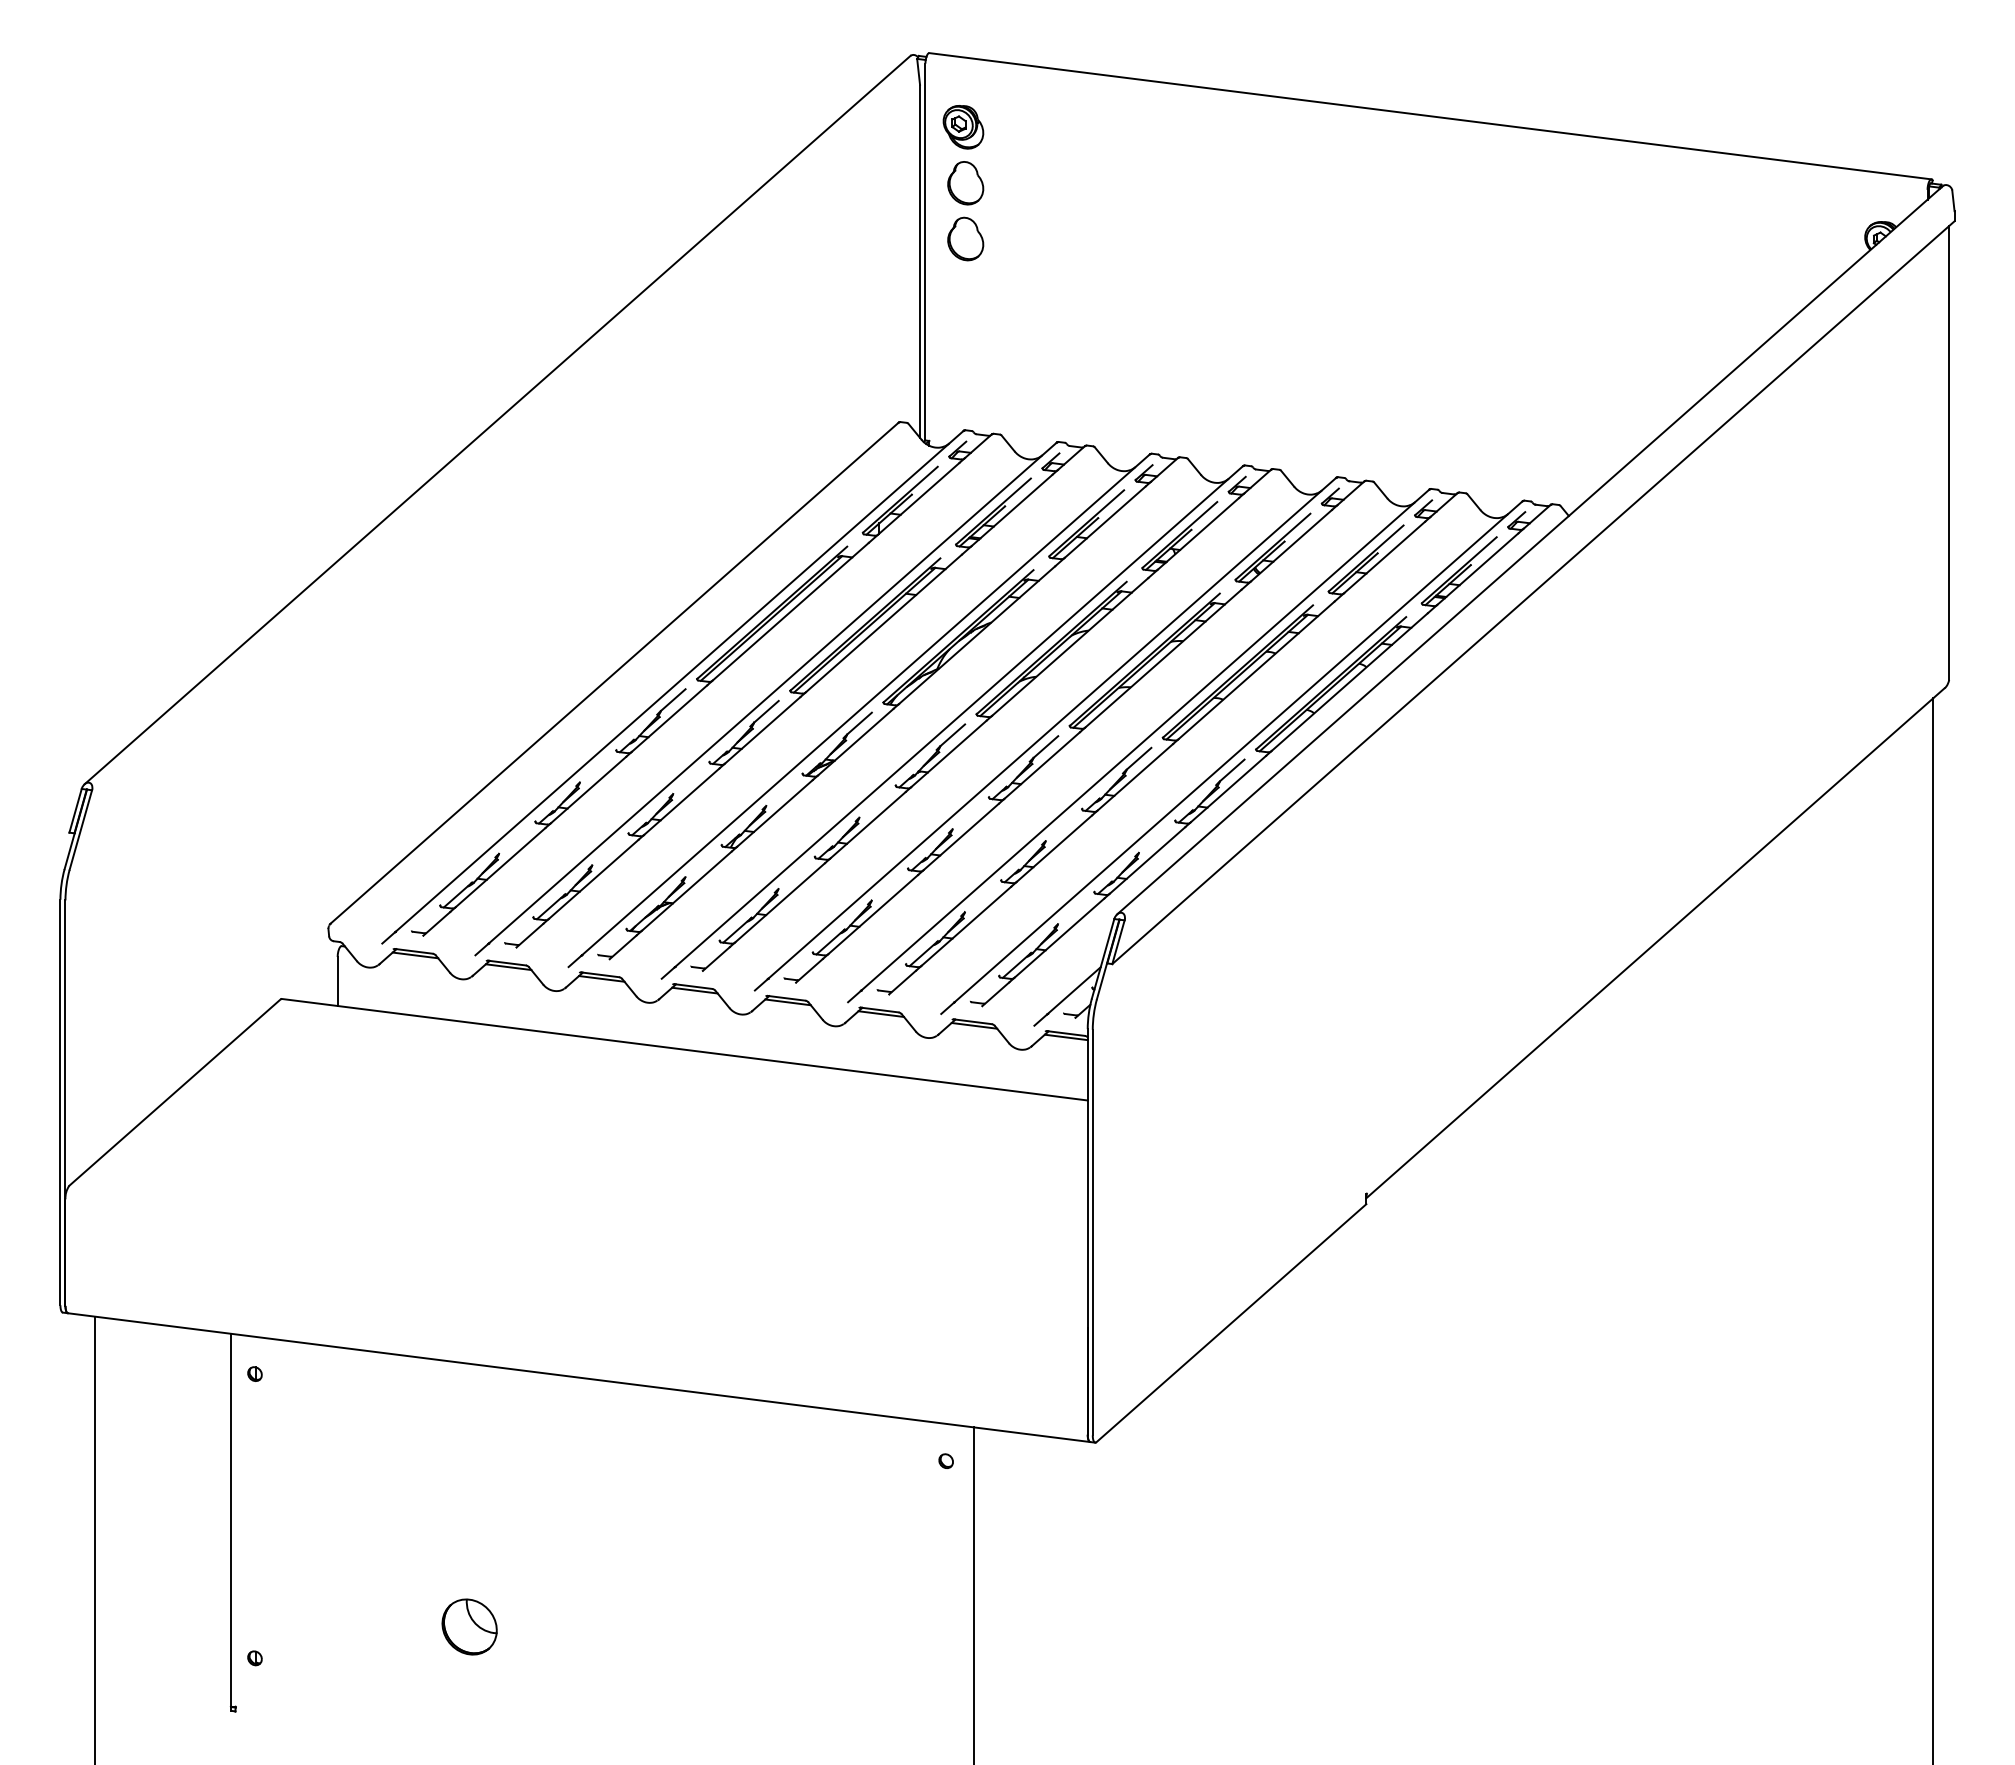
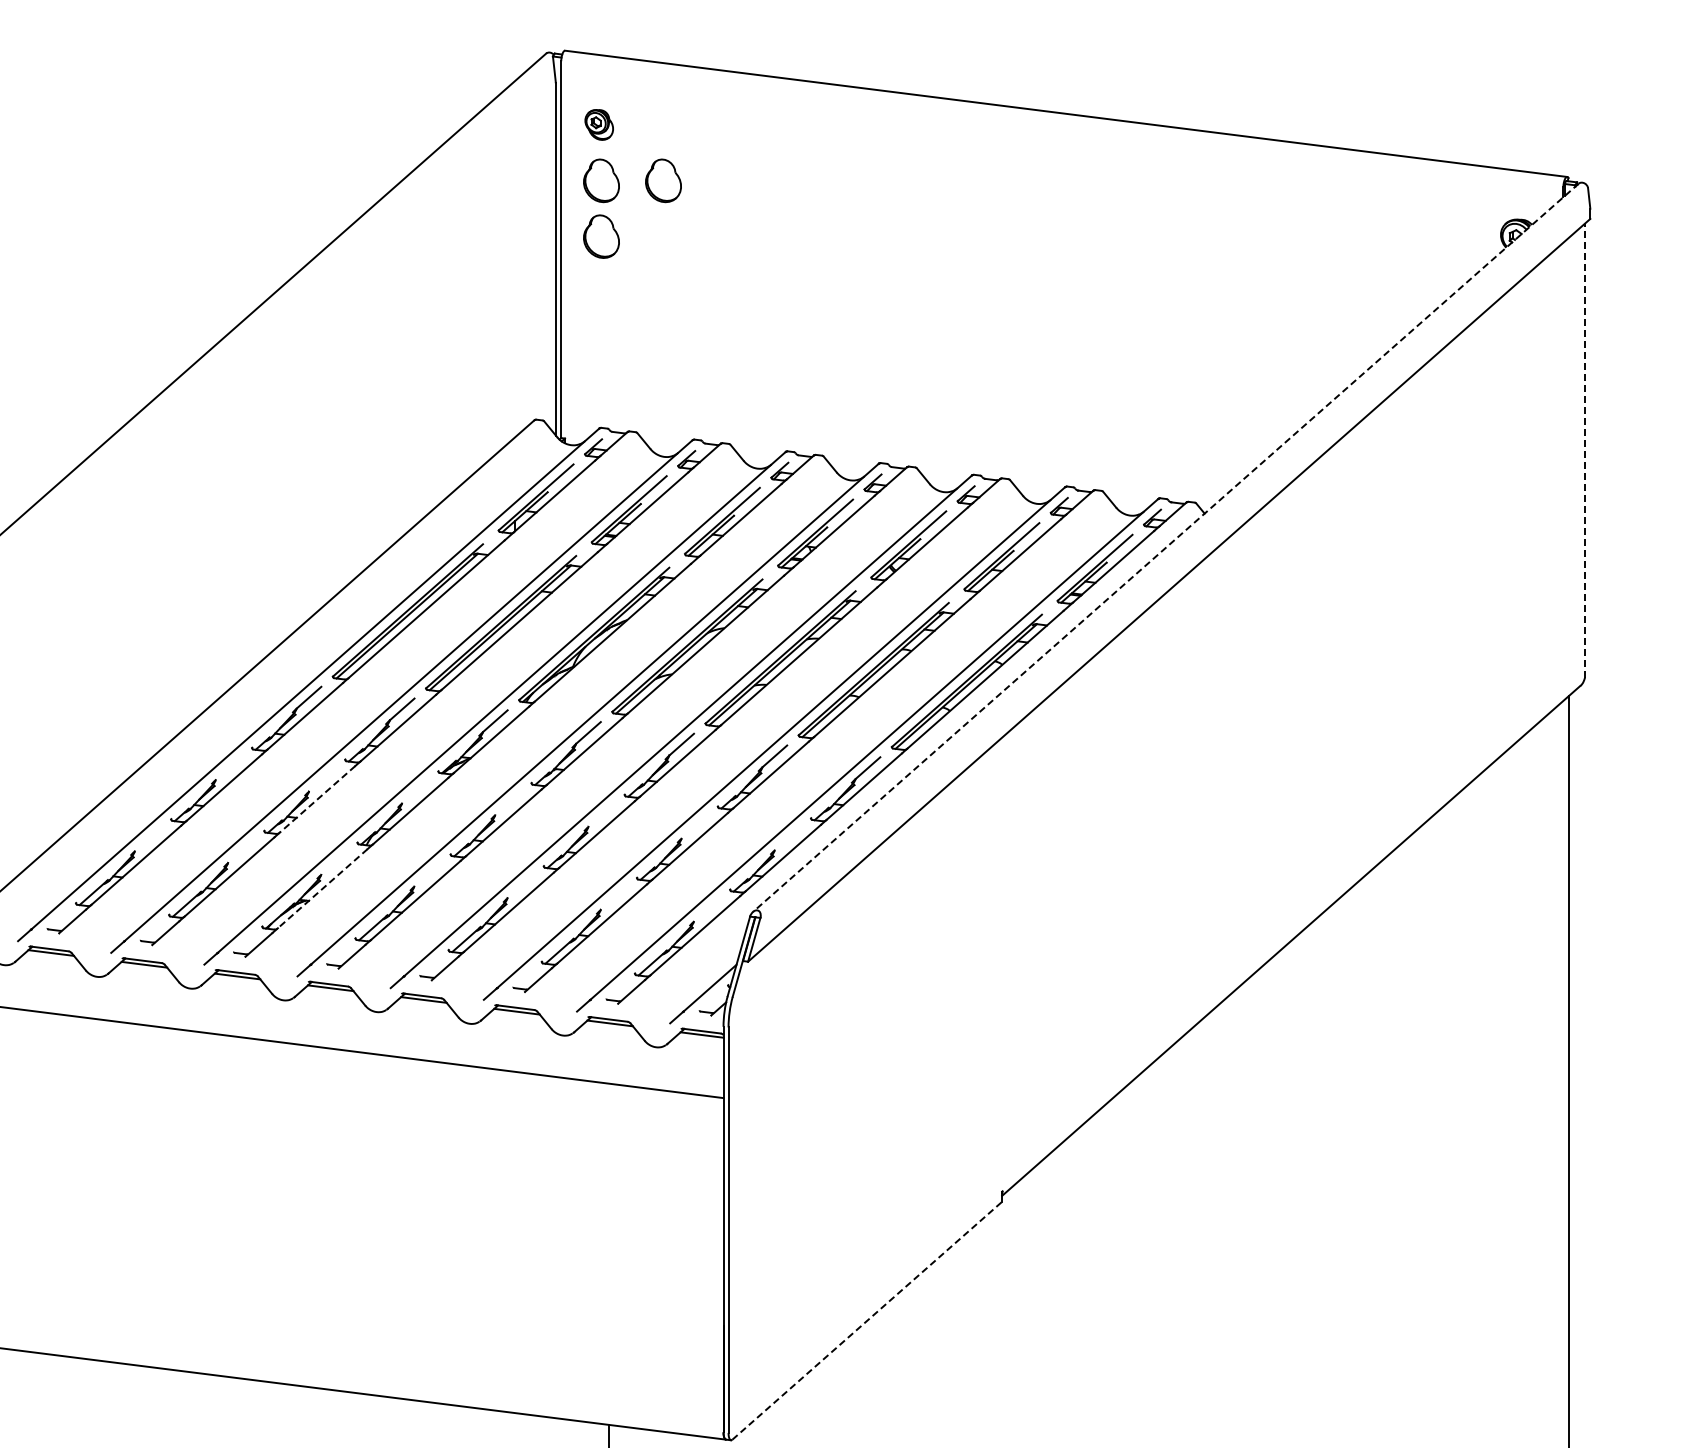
part: (963, 127) -> (599, 125), size x0.7
part: (1027, 183) -> (663, 181), added
line: (1949, 452) -> (1585, 450), solid -> dashed
line: (1530, 550) -> (1166, 548), solid -> dashed
line: (681, 802) -> (317, 800), solid -> dashed
line: (686, 891) -> (322, 889), solid -> dashed
line: (1231, 1323) -> (867, 1321), solid -> dashed

